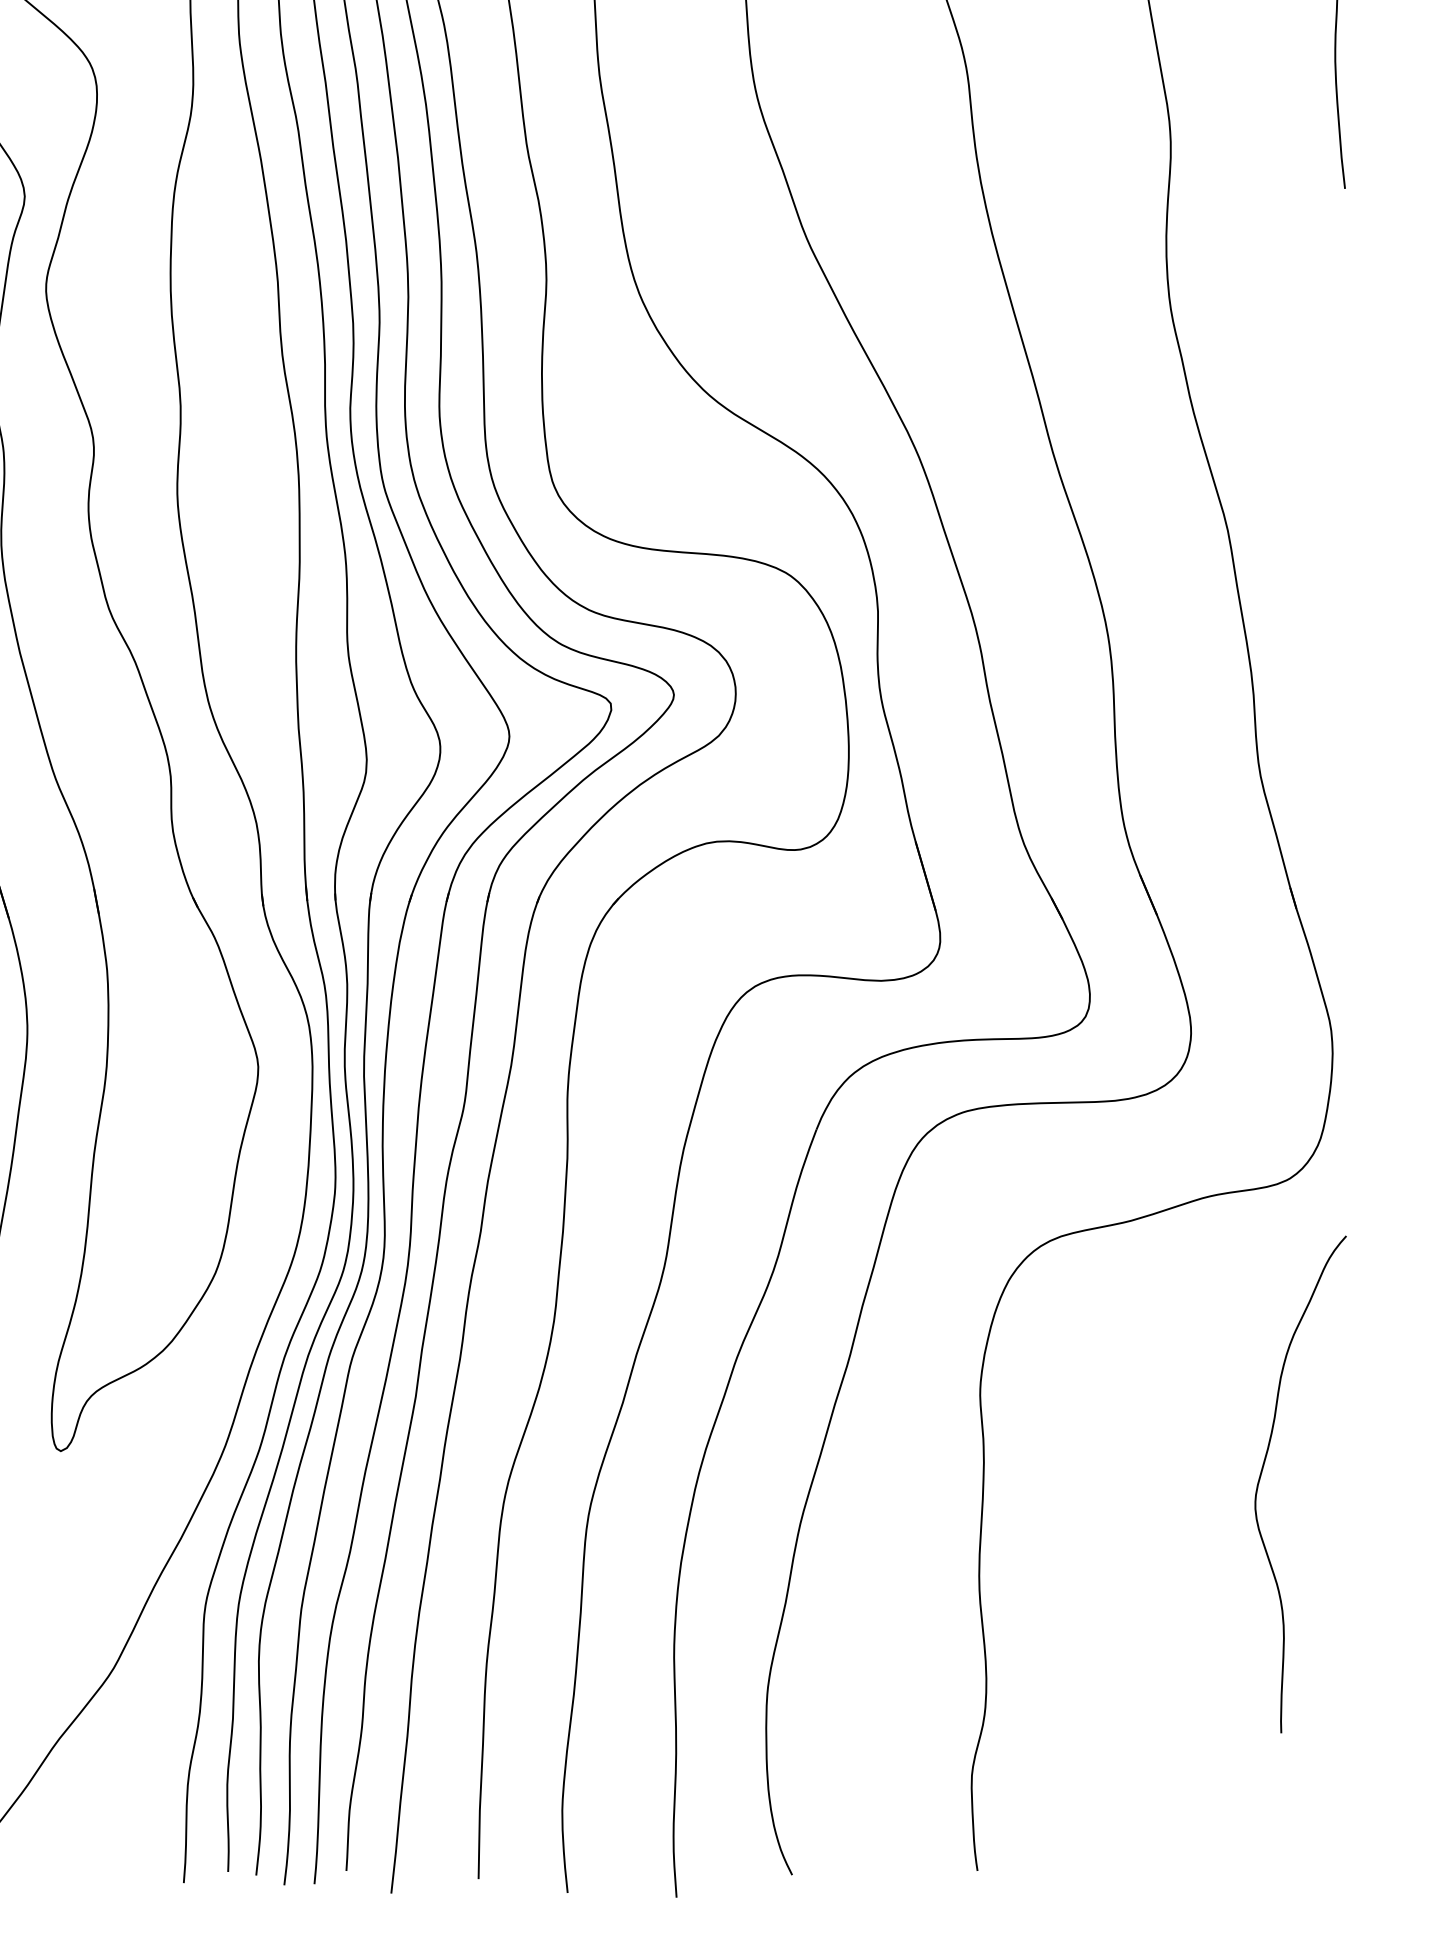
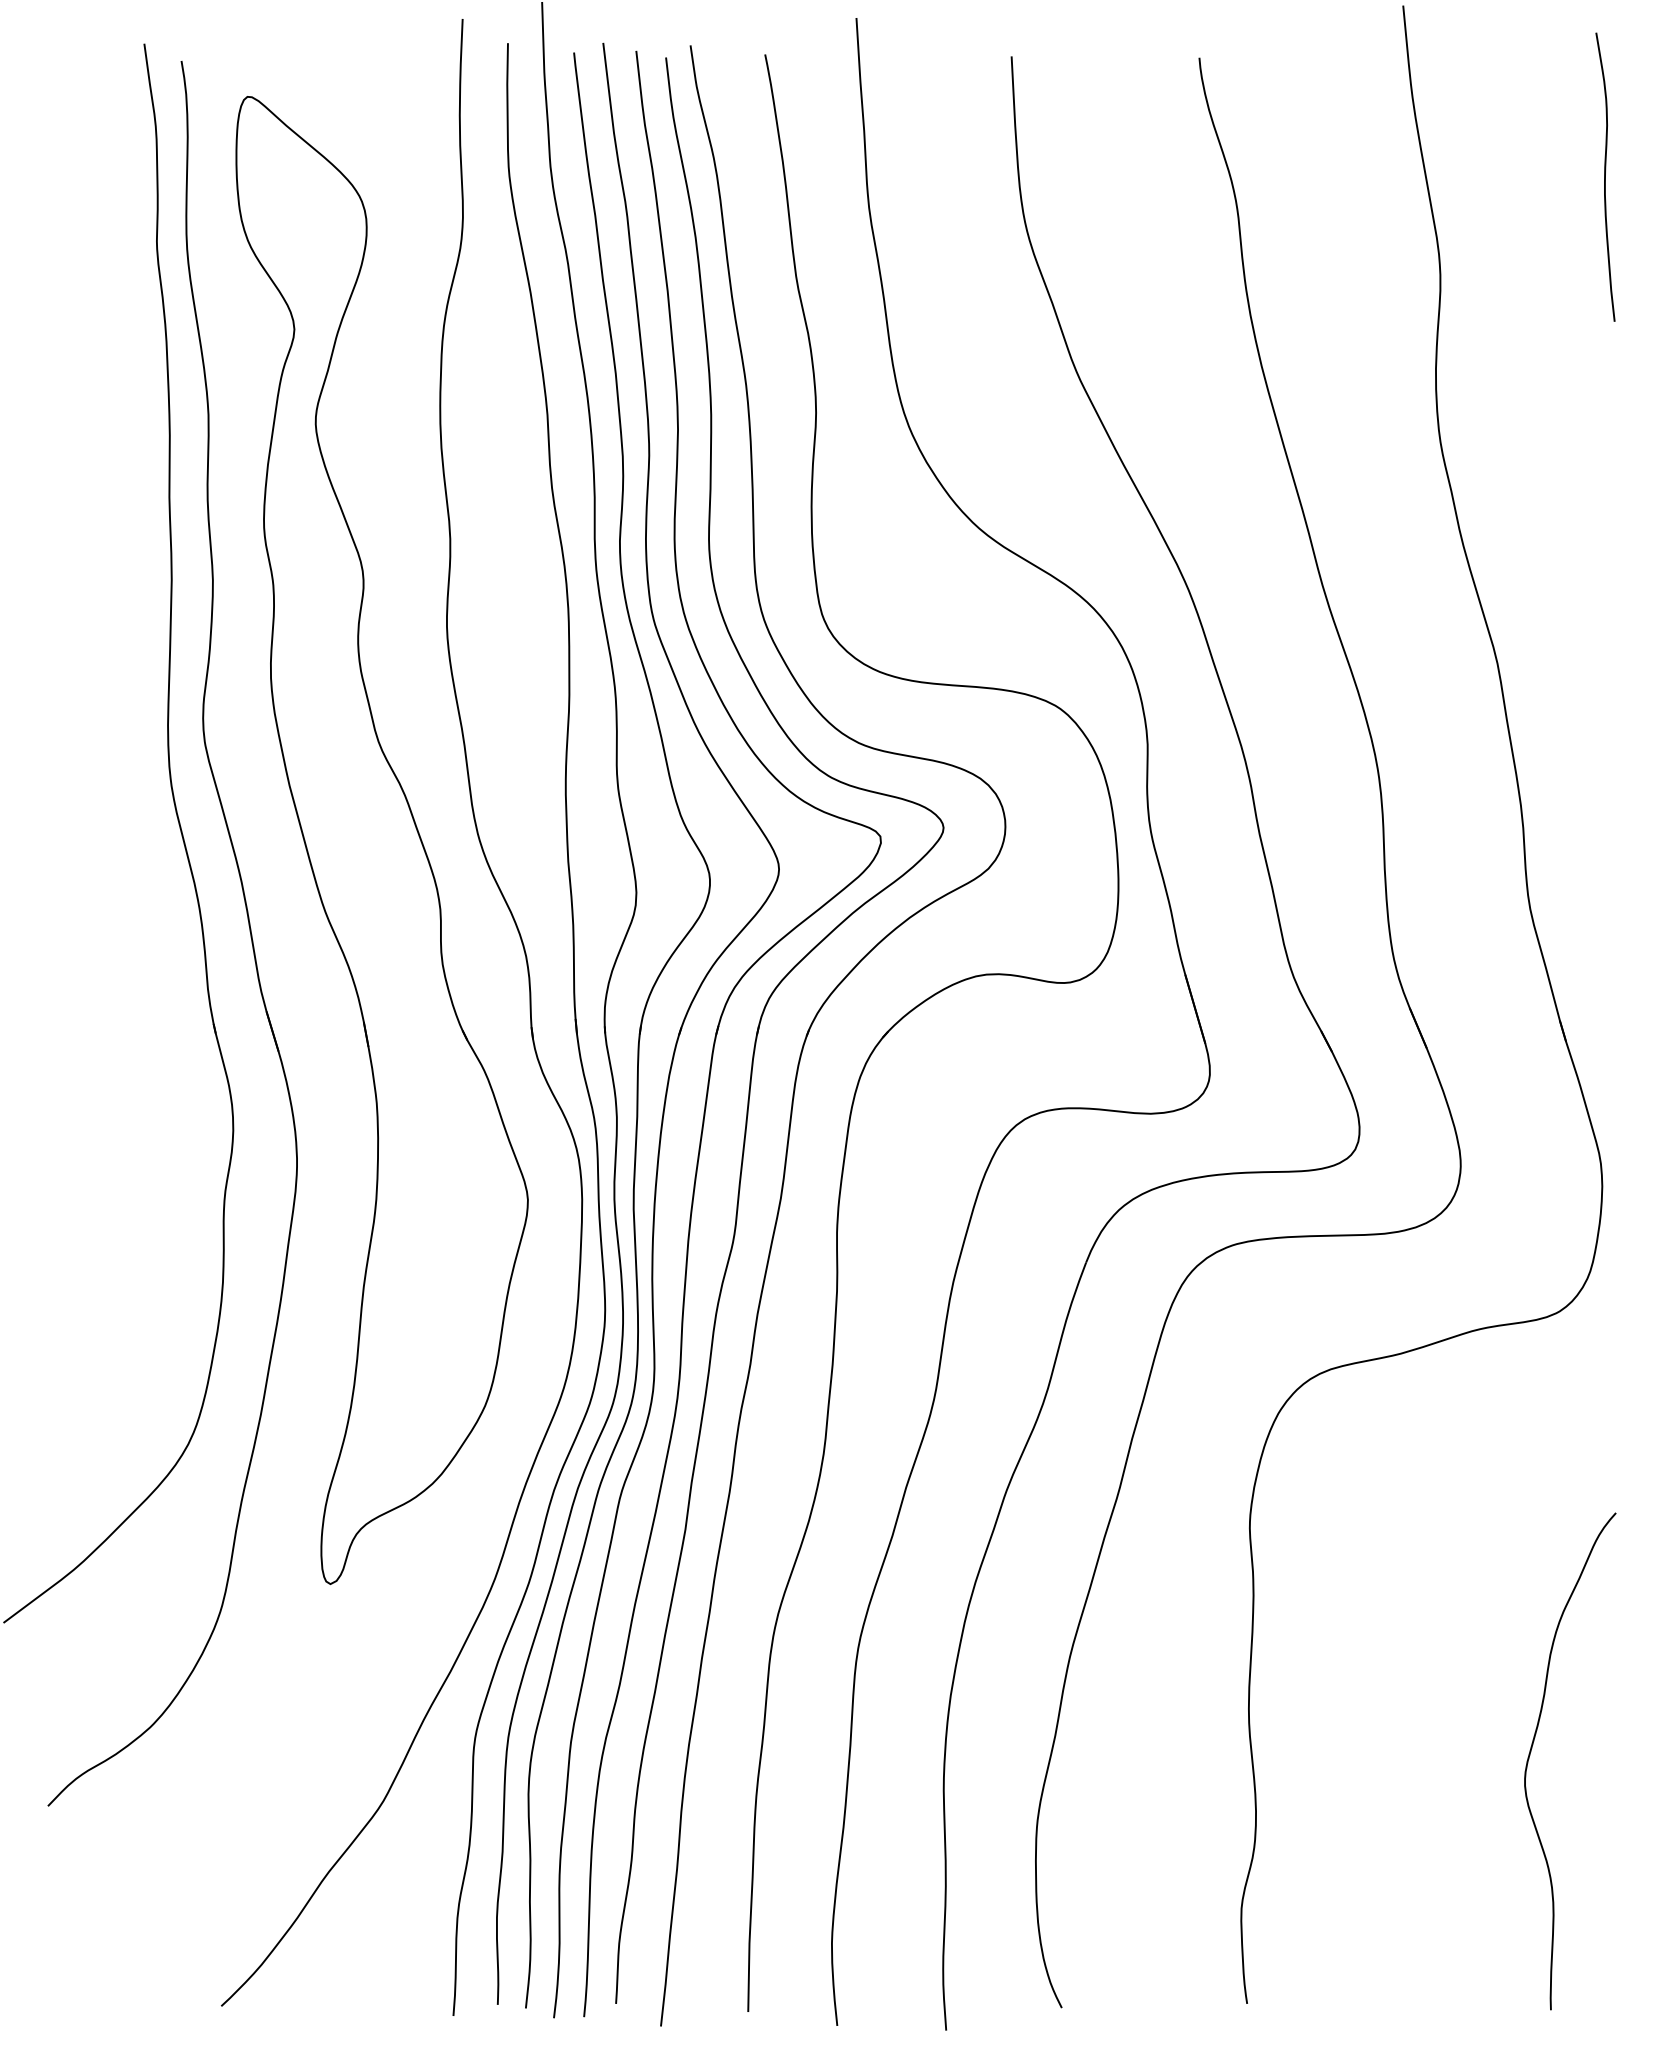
curve: (1261, 1475) -> (1531, 1752), moved

